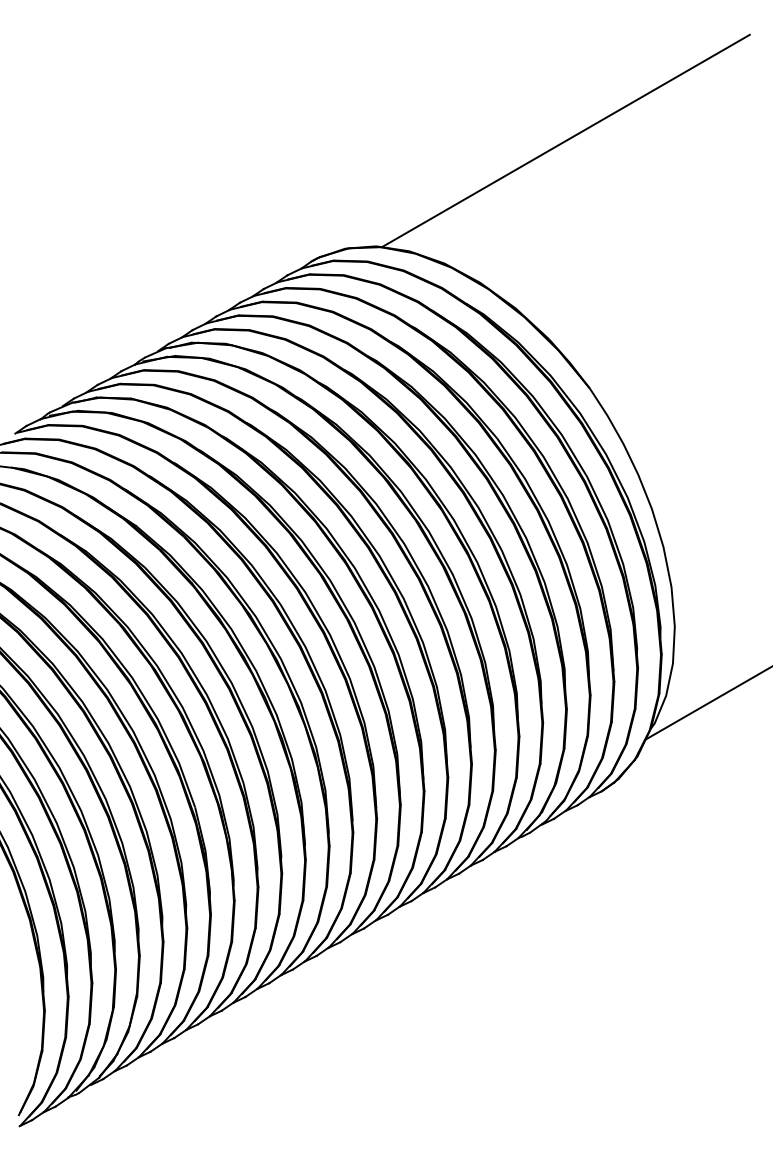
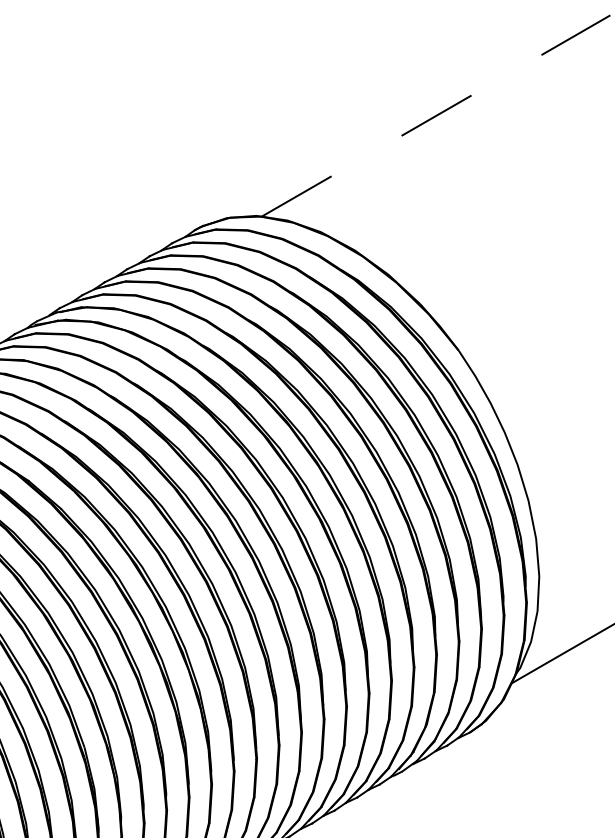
line: (566, 140) -> (436, 115), solid -> dashed

